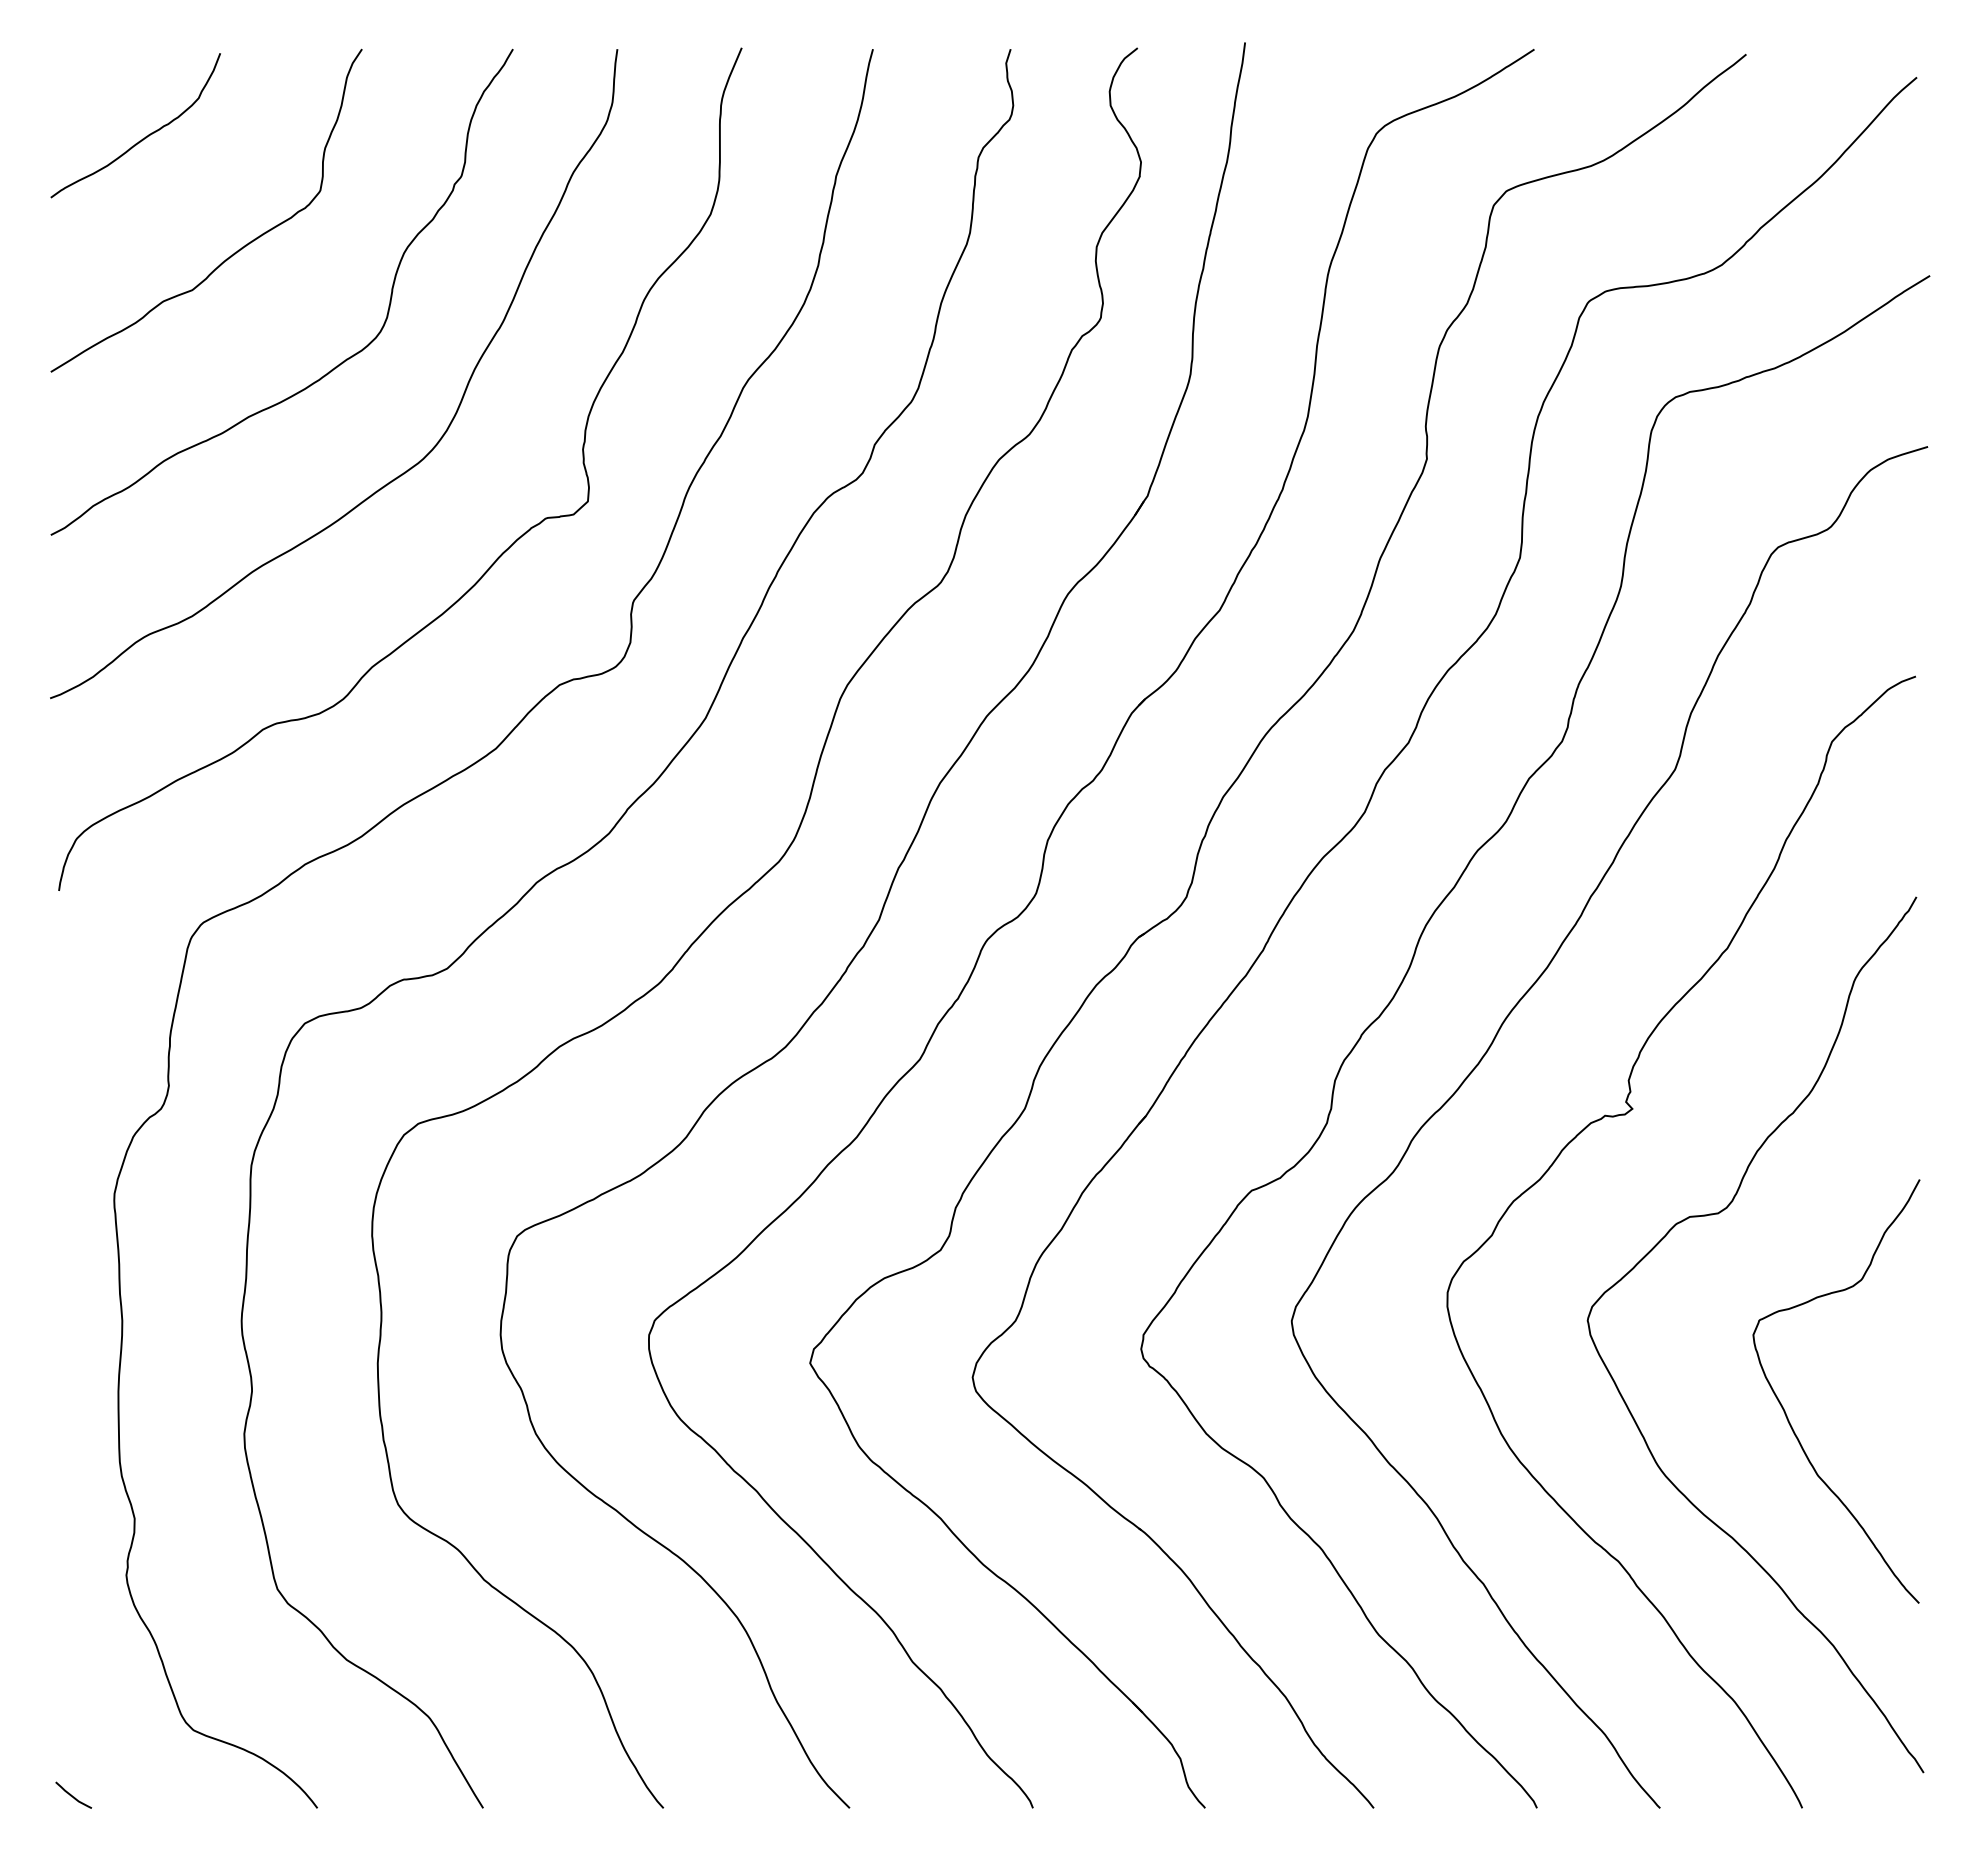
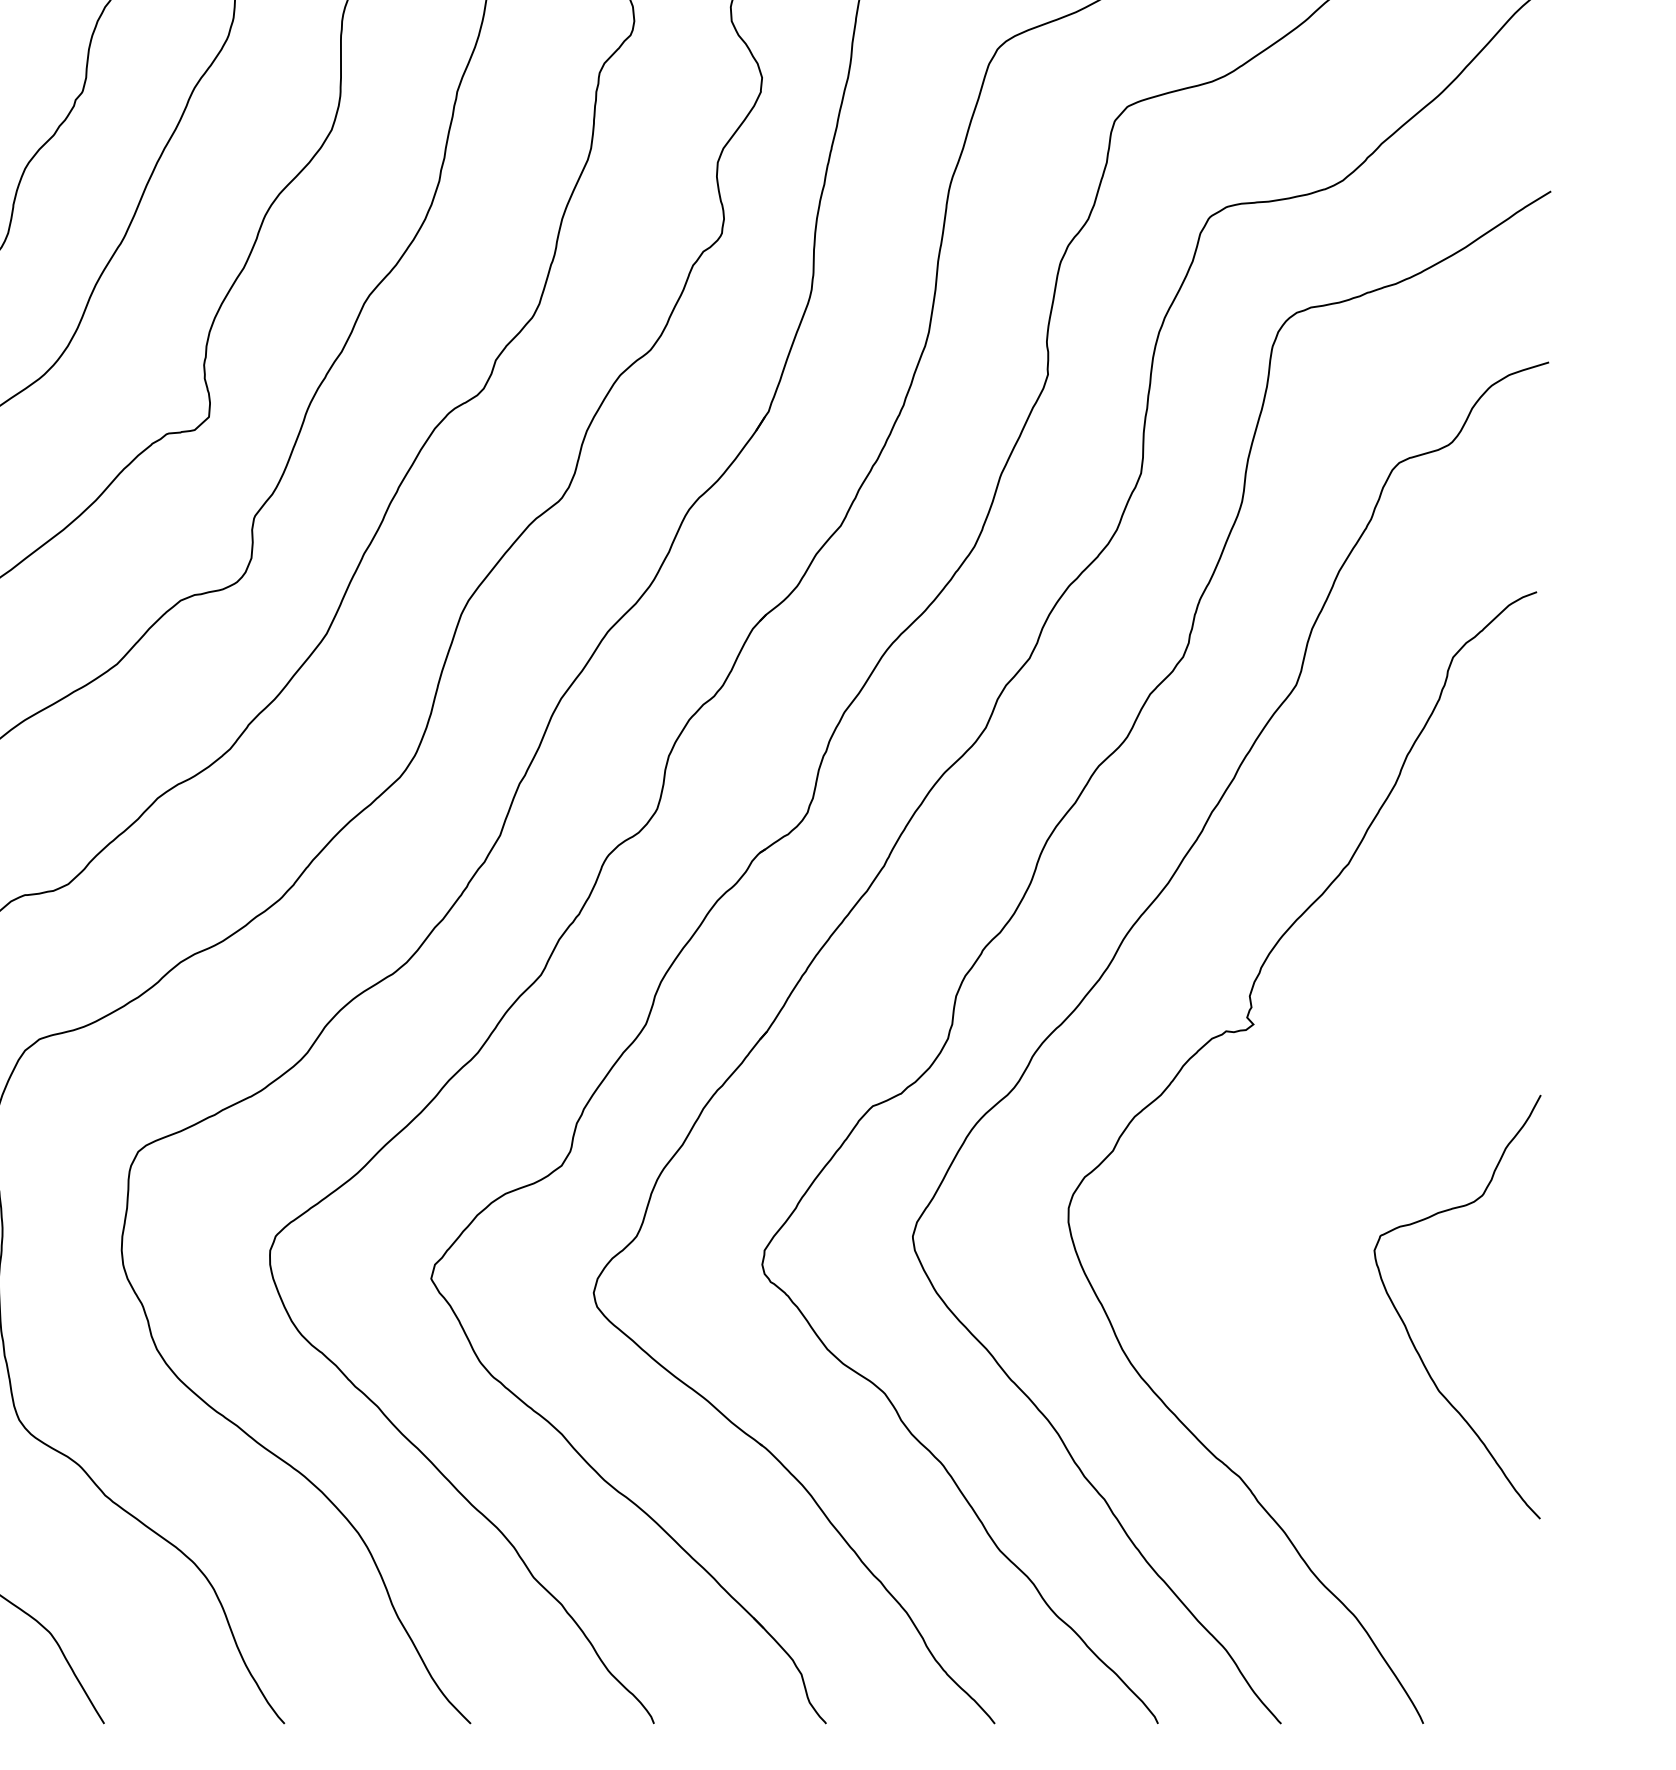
curve: (1718, 1214) -> (1339, 1130), removed

